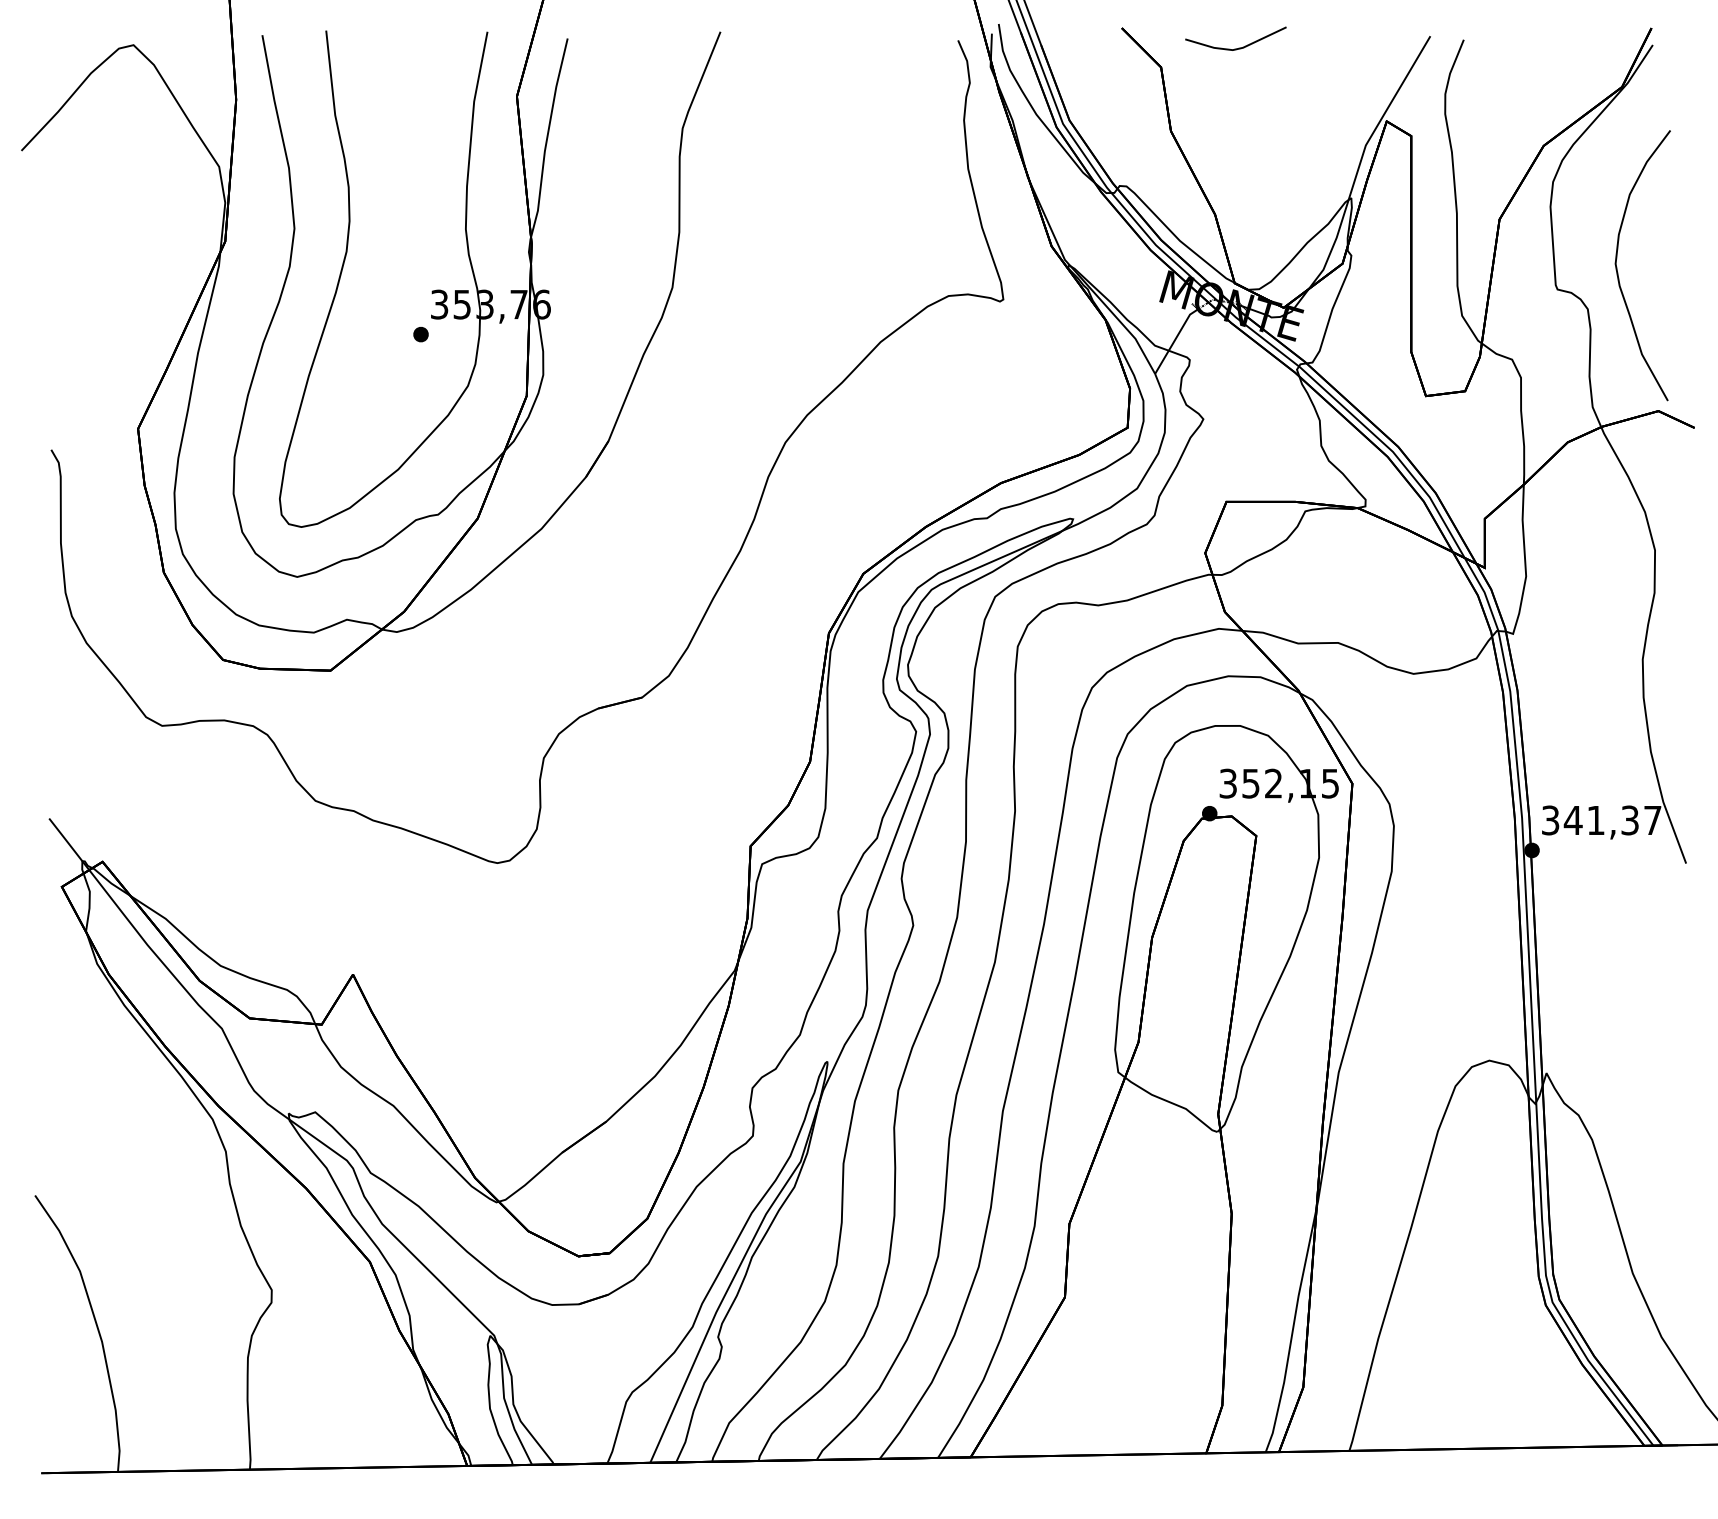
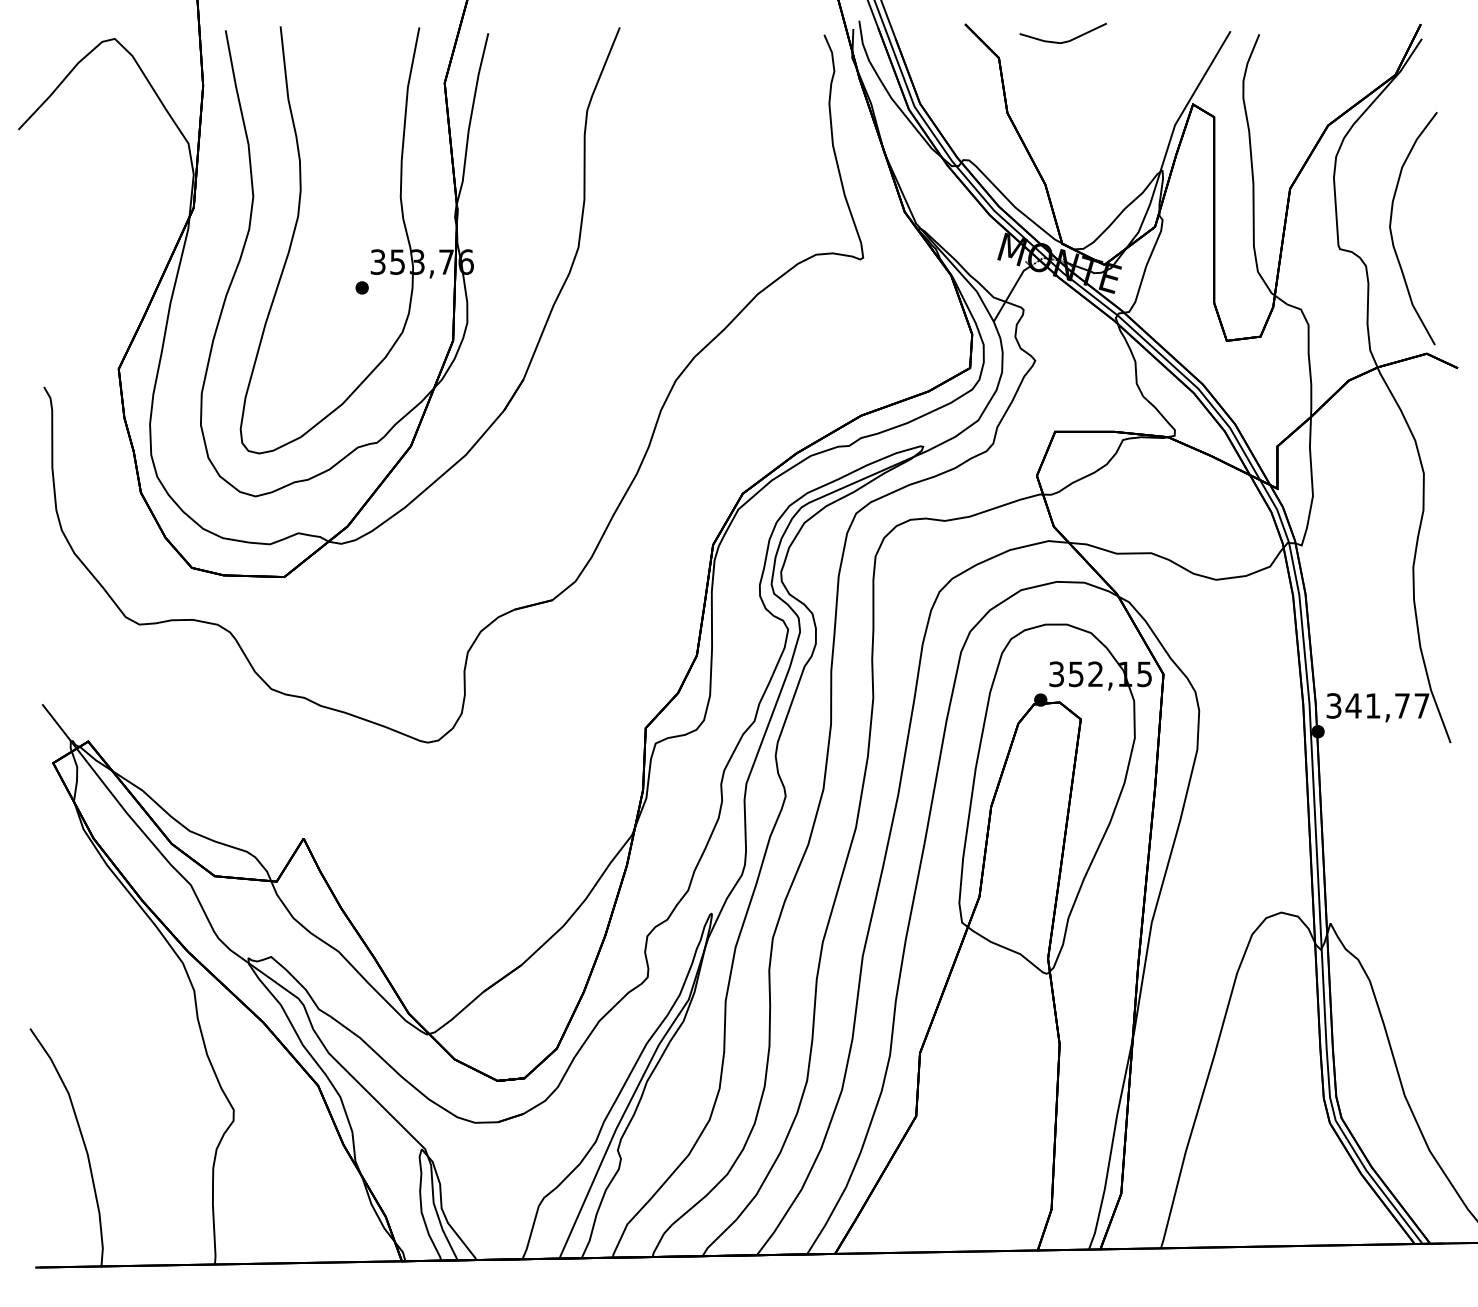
text: (1630, 819) -> (1402, 705), 341,37 -> 341,77

